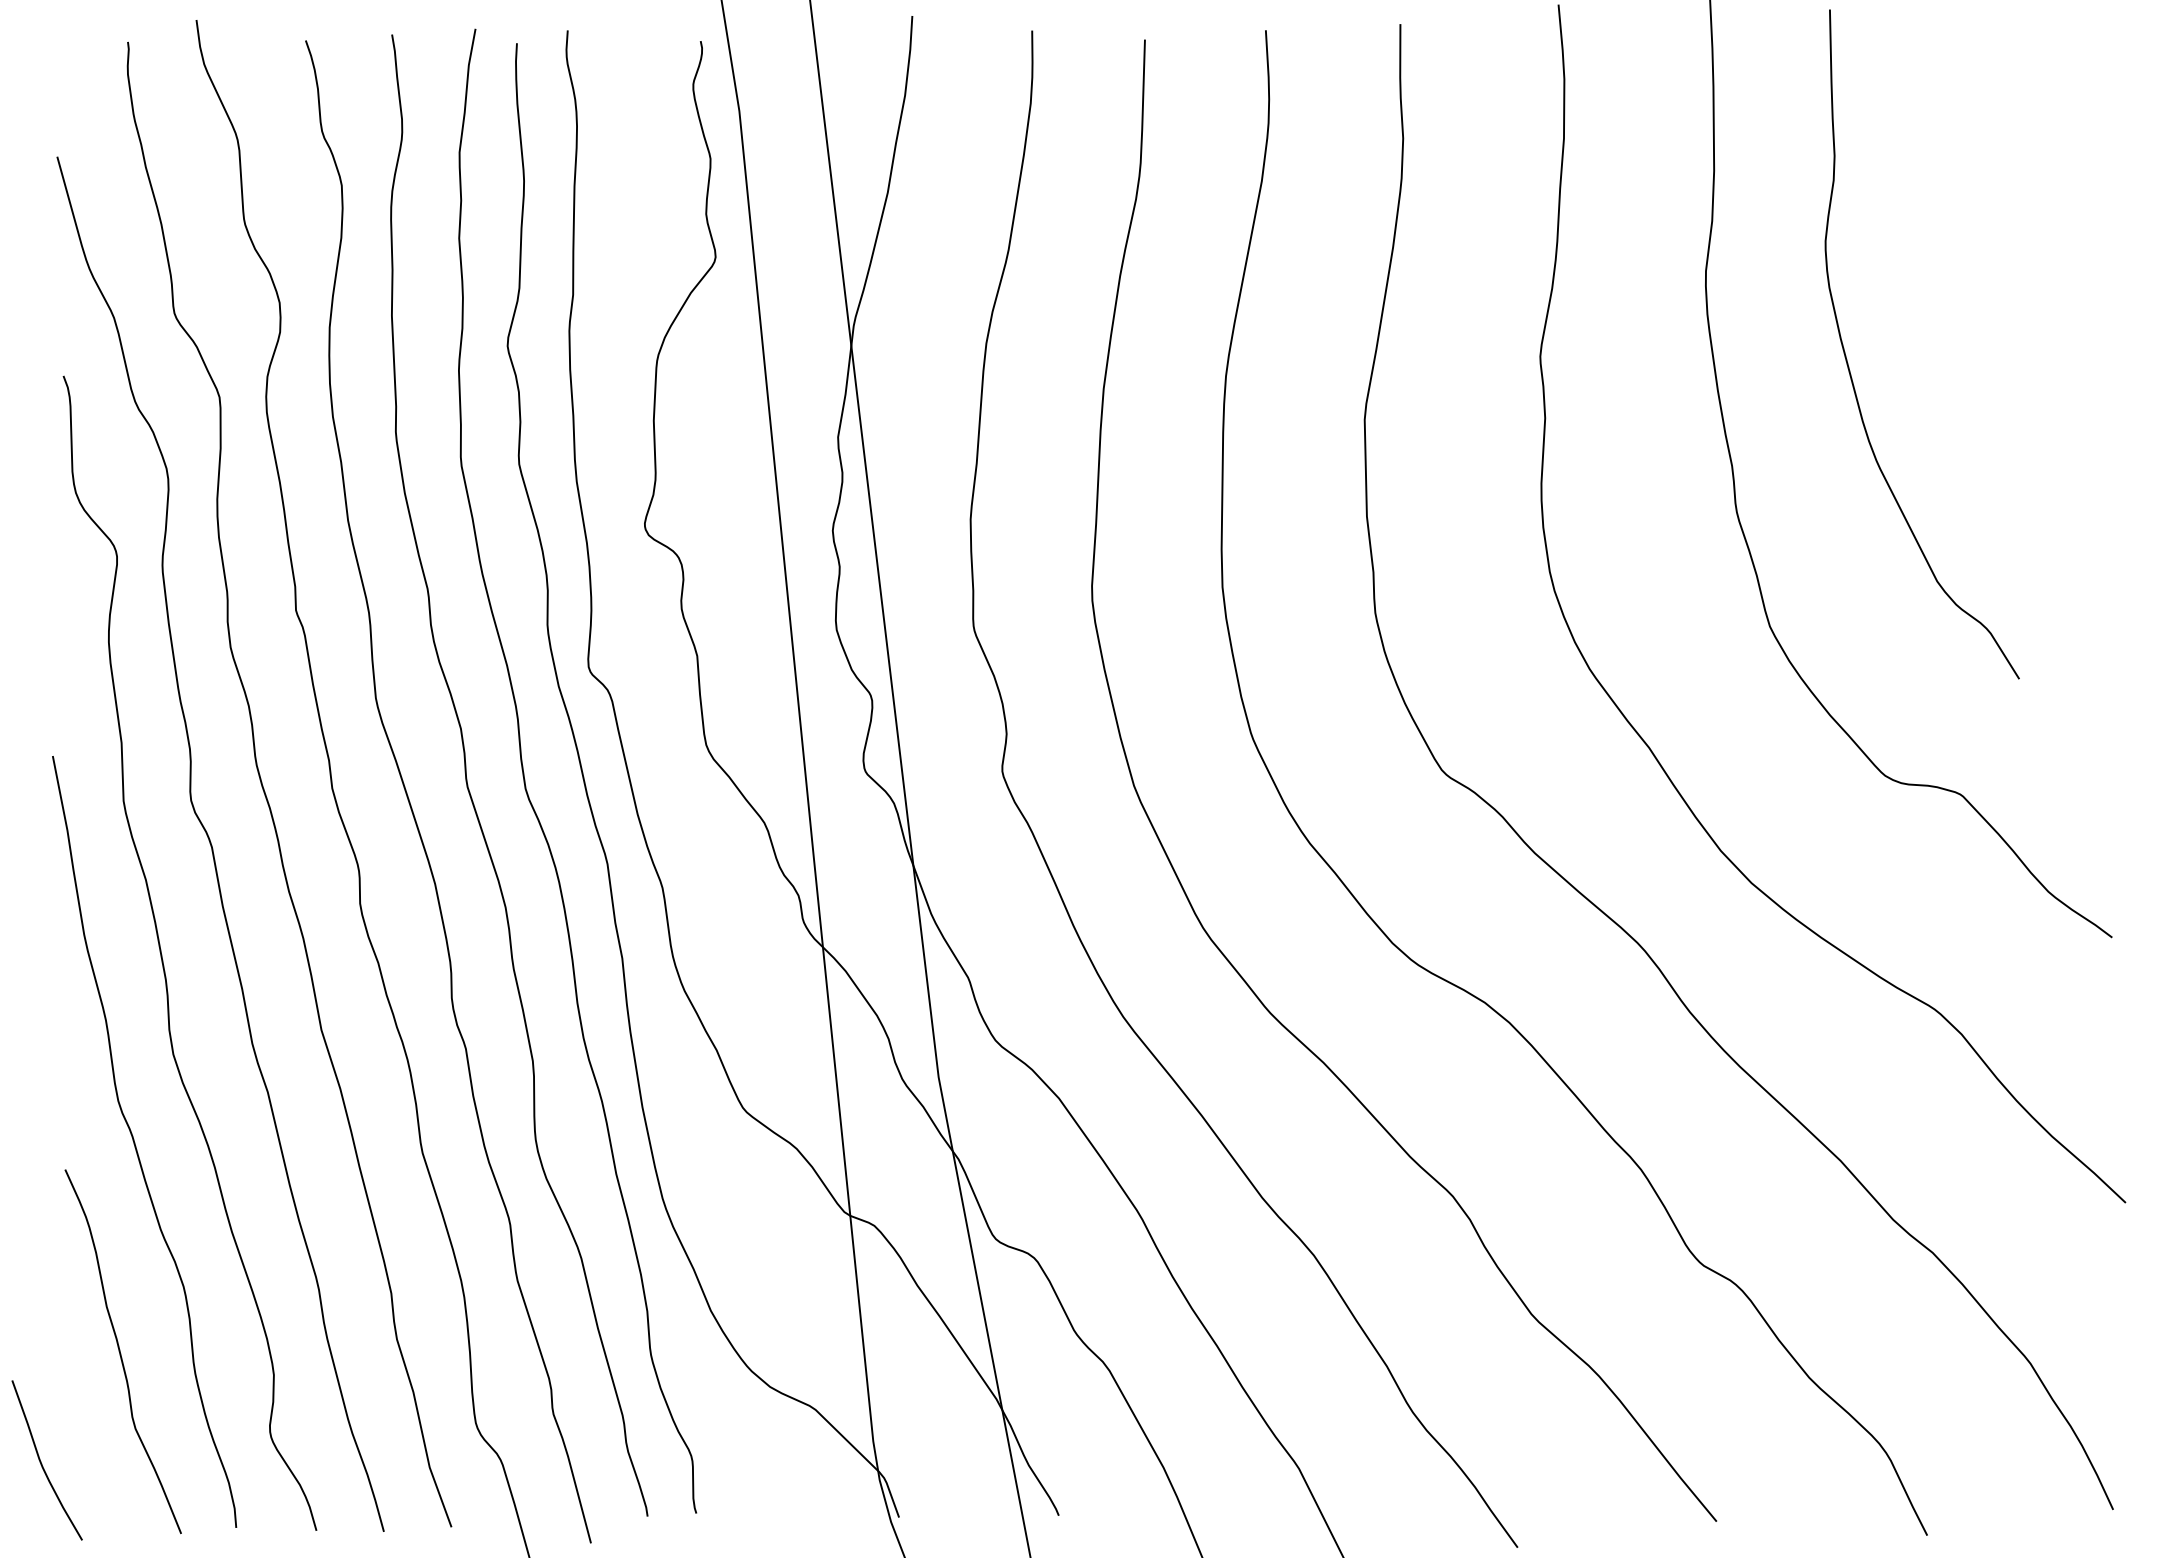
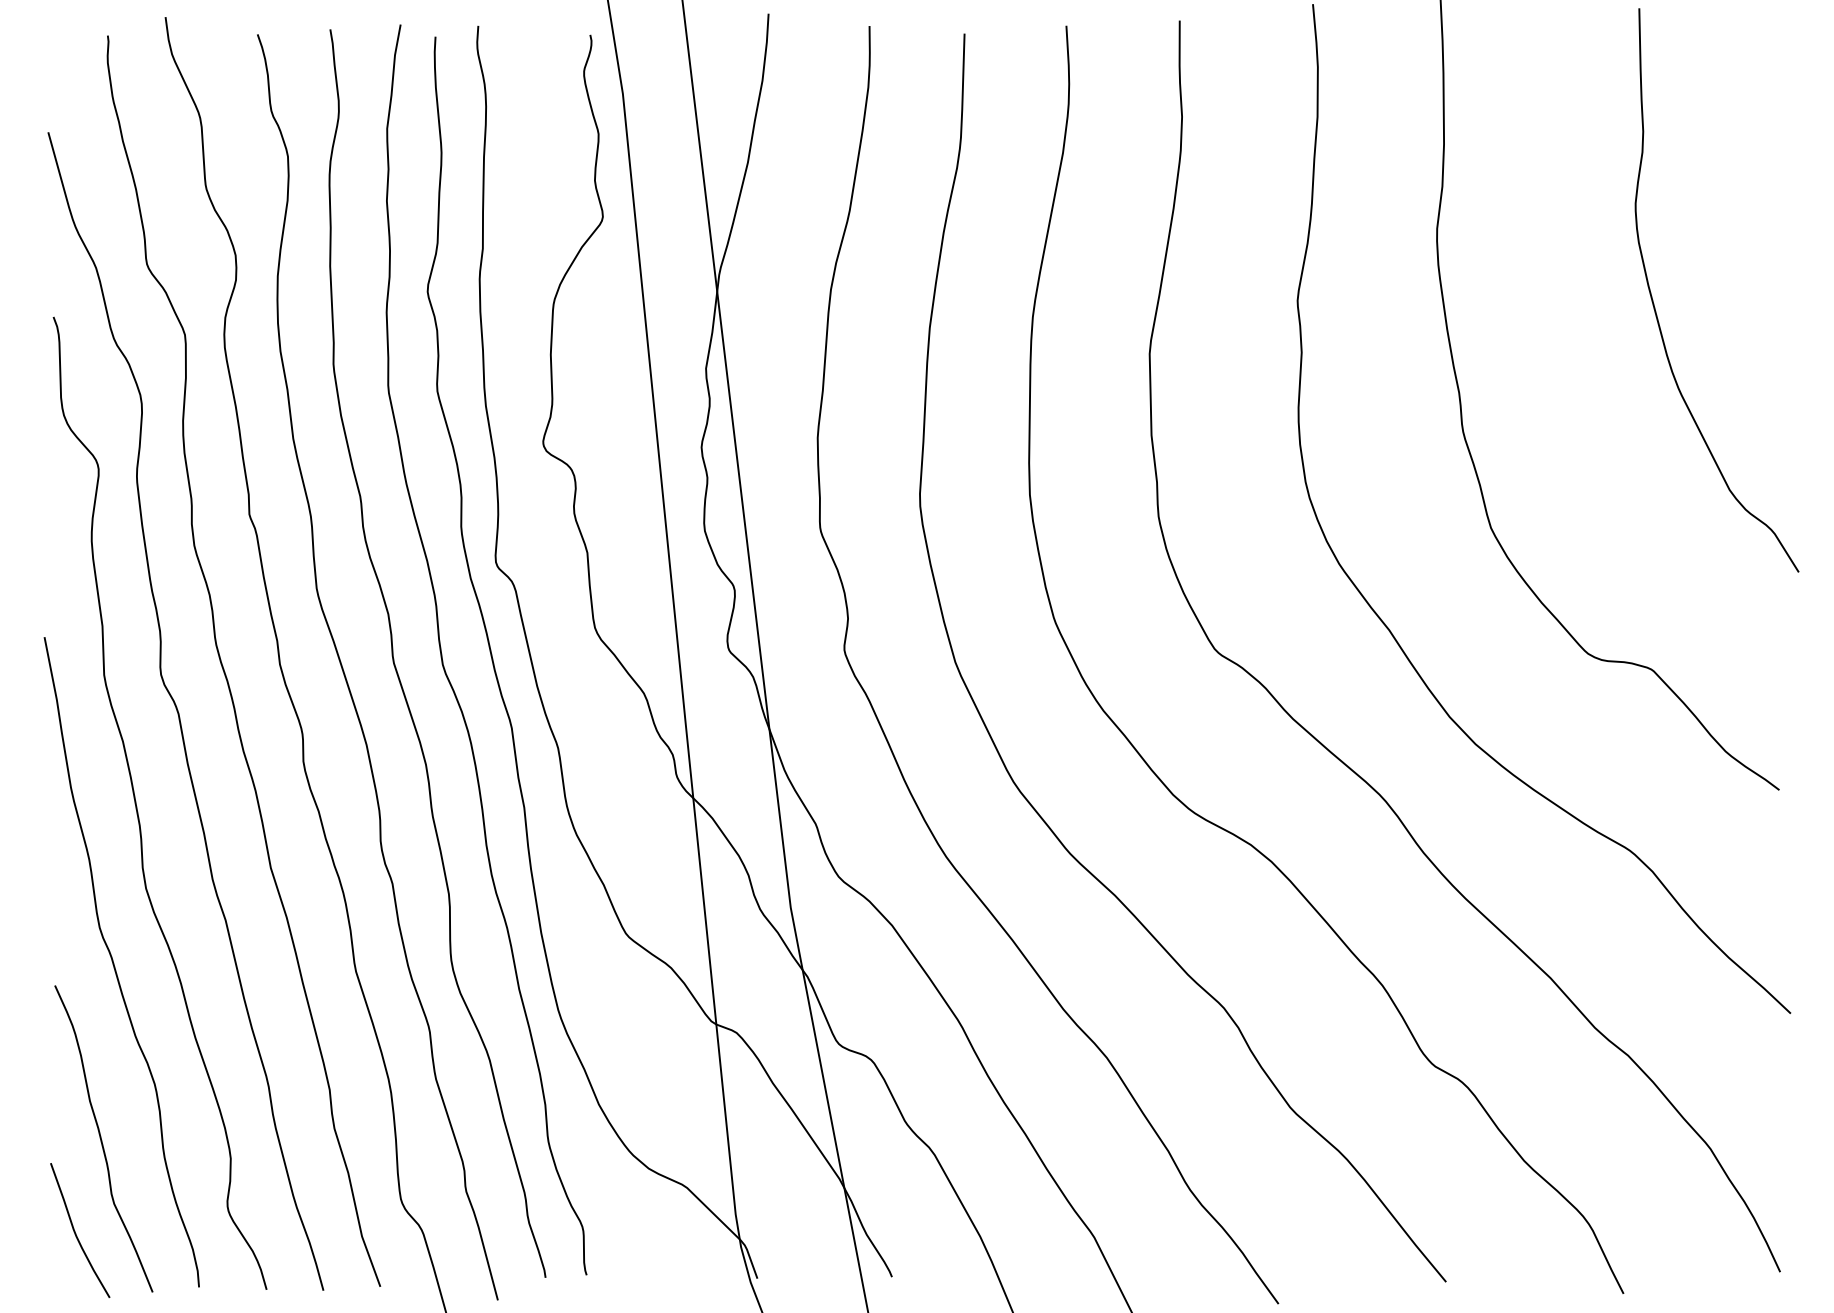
curve: (1849, 366) -> (1655, 309), moved
curve: (42, 1463) -> (76, 1233), moved

